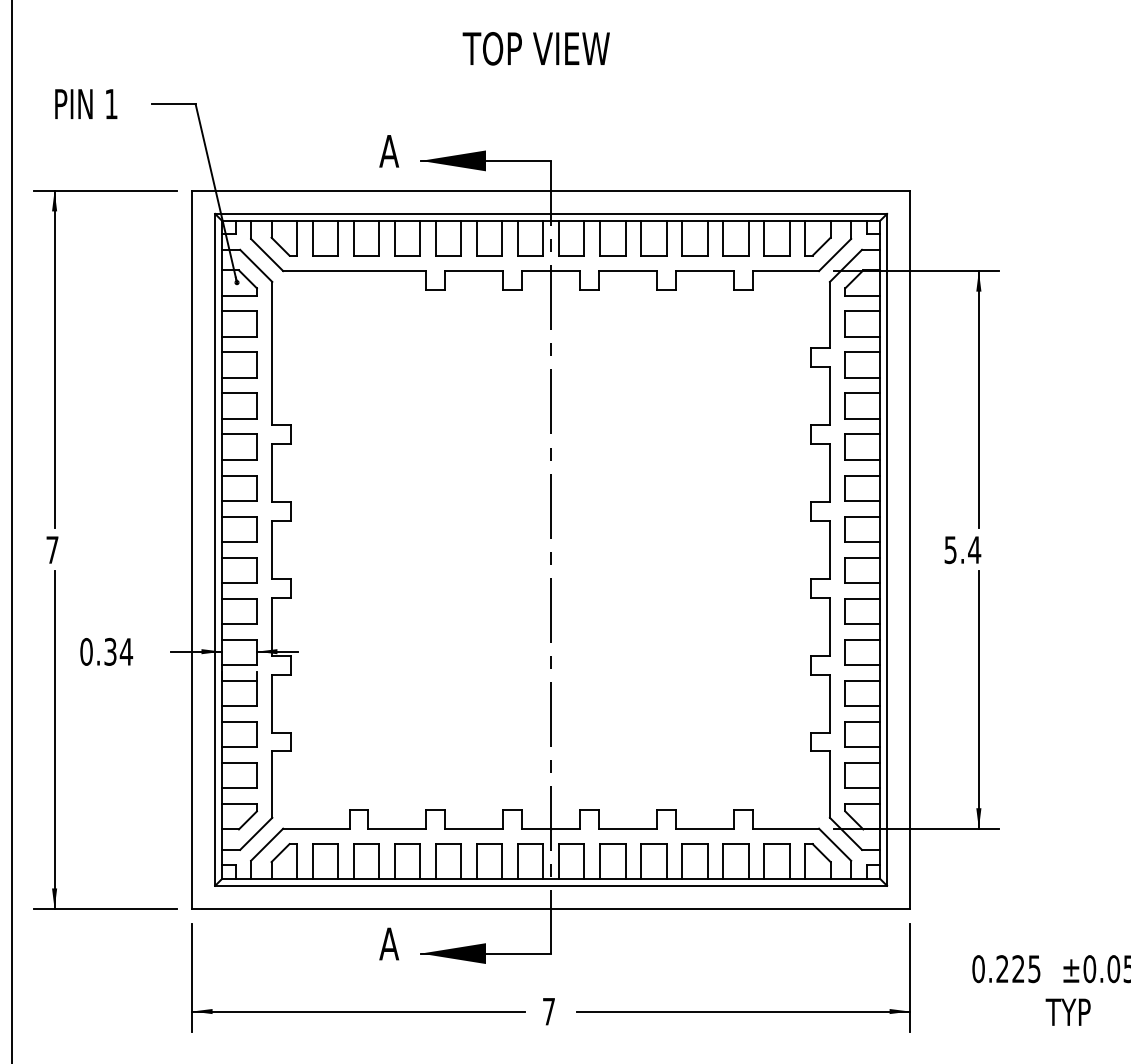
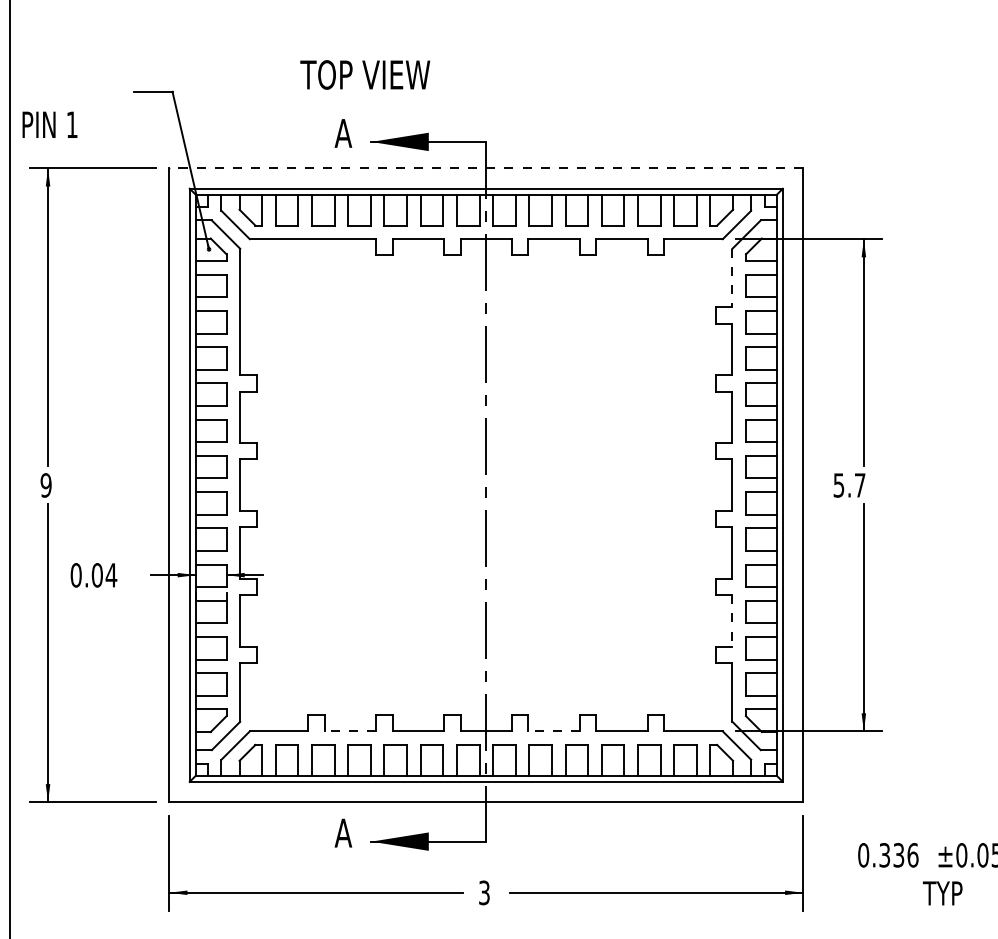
text: (536, 48) -> (365, 74), moved
text: (85, 103) -> (49, 124), moved
line: (551, 190) -> (486, 168), solid -> dashed
line: (830, 315) -> (732, 278), solid -> dashed
text: (51, 550) -> (45, 485), 7 -> 9
text: (973, 550) -> (859, 485), 5.4 -> 5.7
text: (109, 652) -> (96, 575), 0.34 -> 0.04
line: (830, 704) -> (732, 621), solid -> dashed
line: (397, 828) -> (350, 731), solid -> dashed
line: (628, 828) -> (554, 731), solid -> dashed
text: (1018, 969) -> (898, 855), 0.225 -> 0.336
text: (549, 1011) -> (484, 892), 7 -> 3

